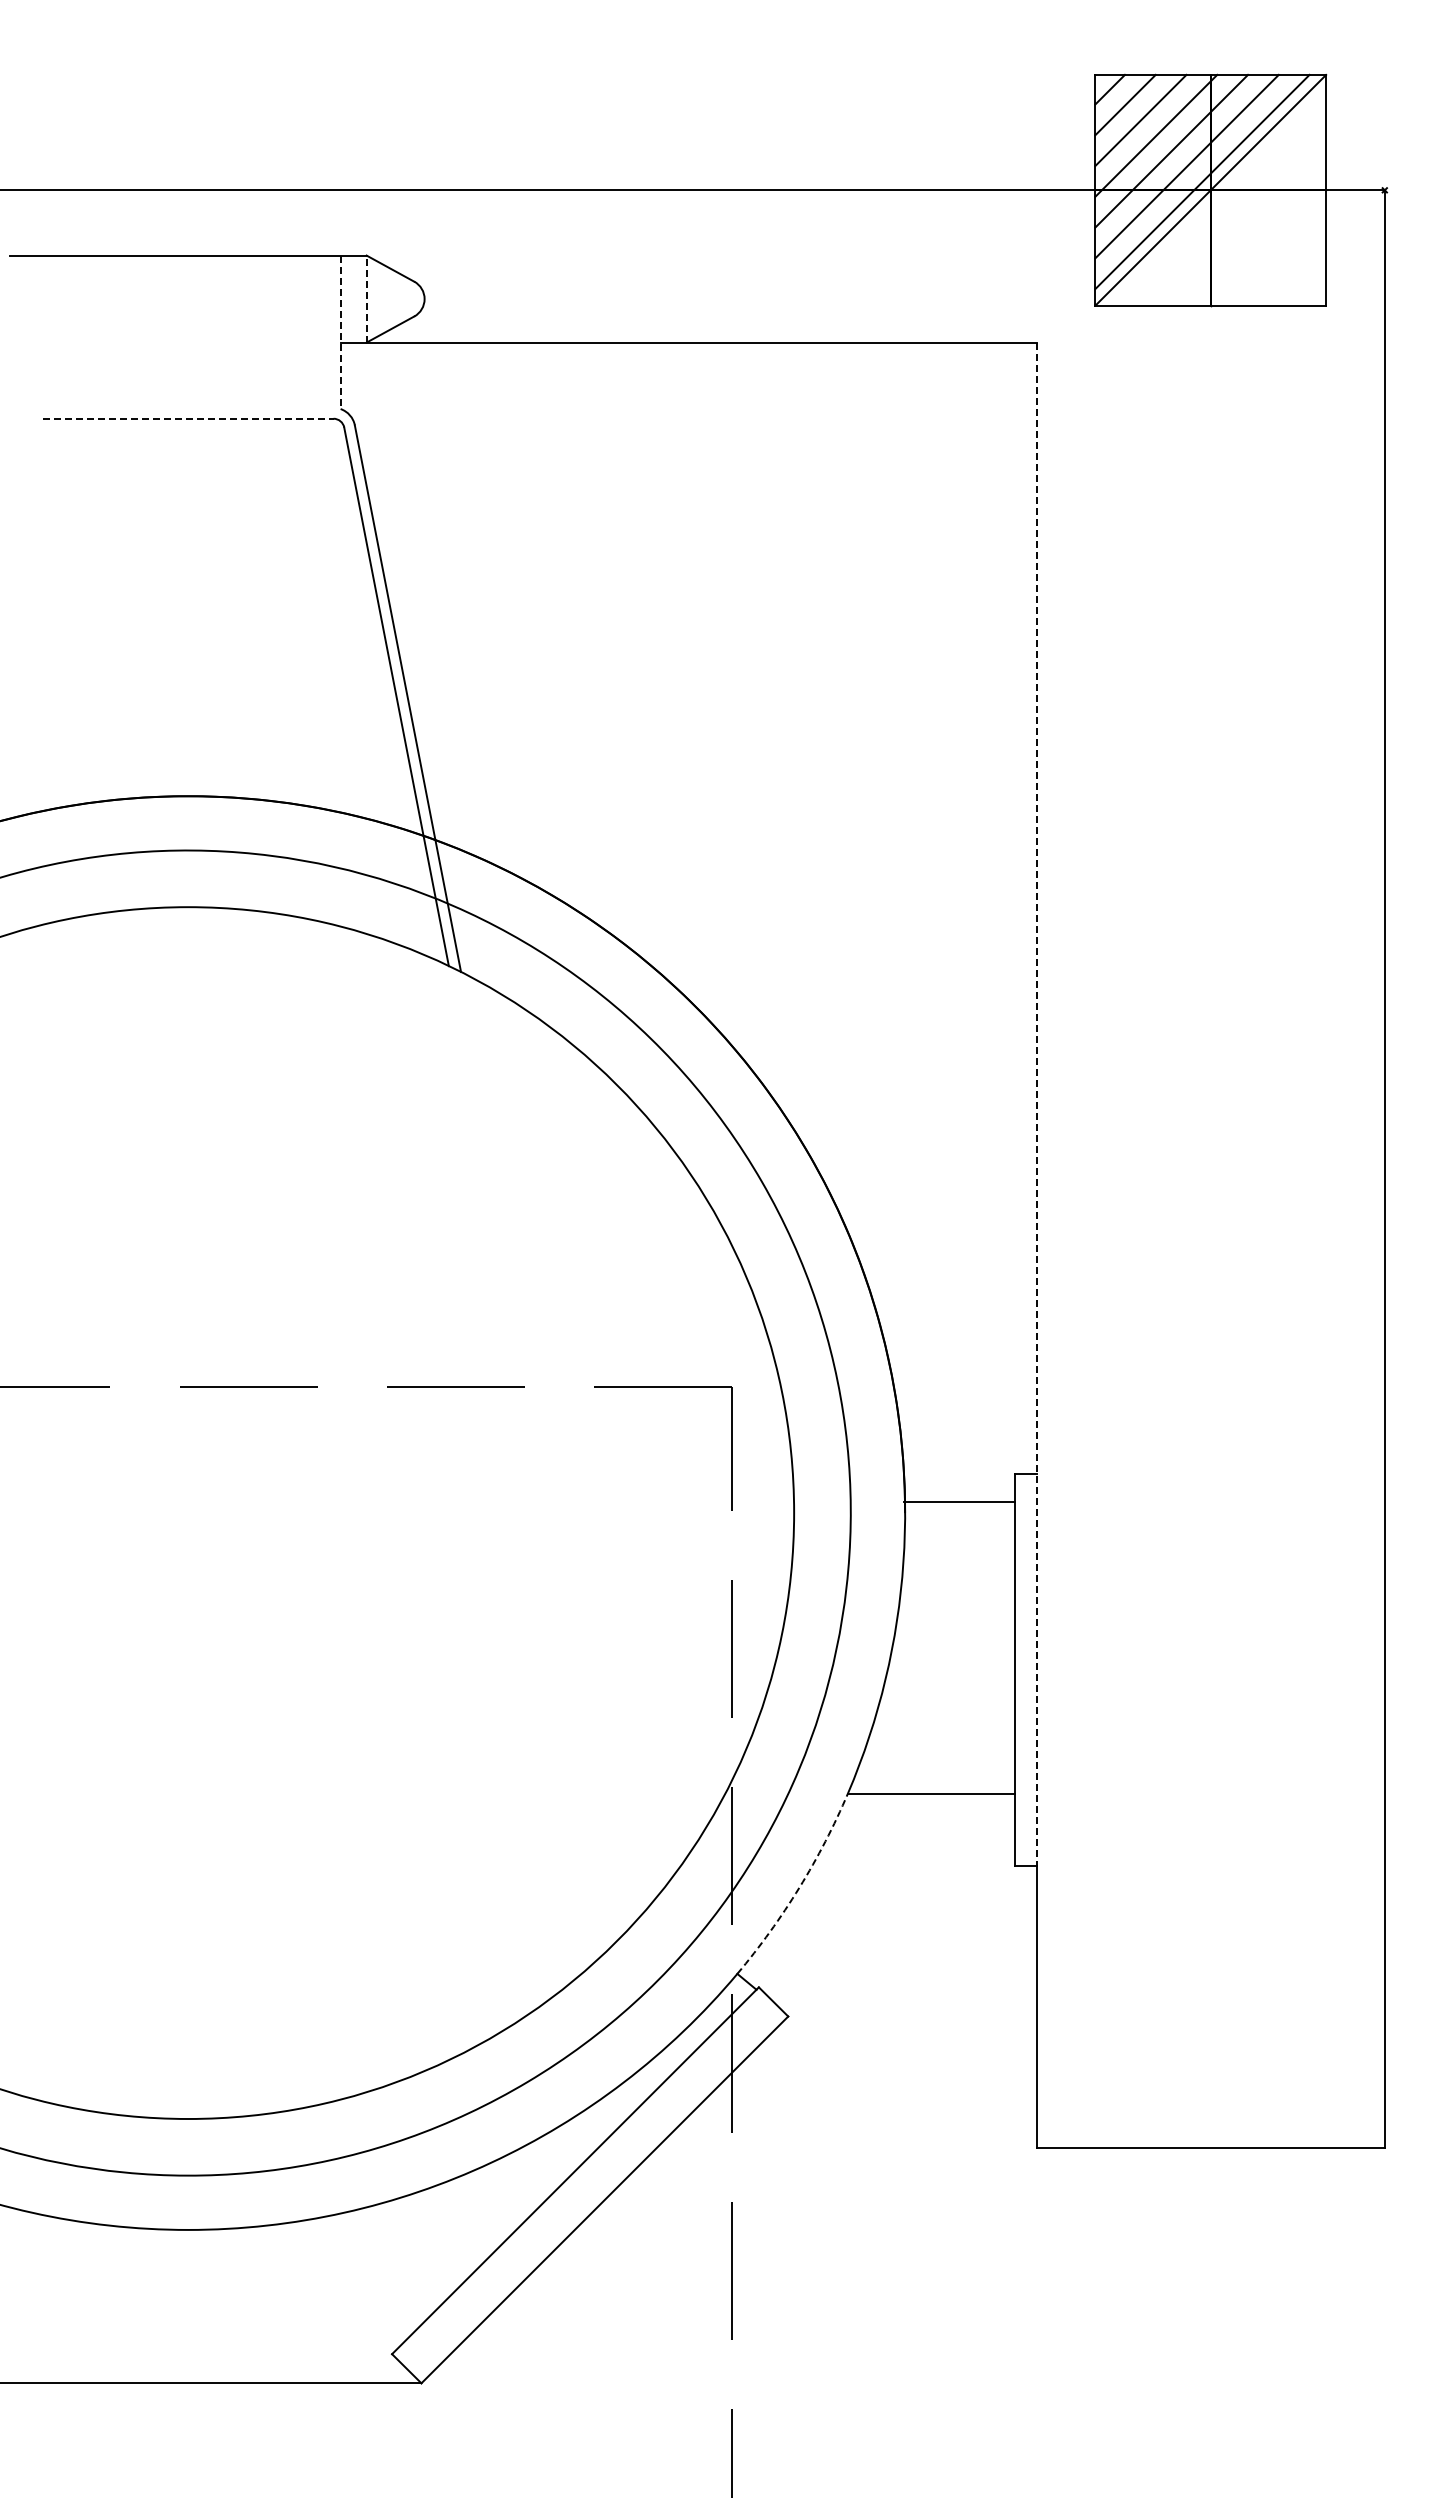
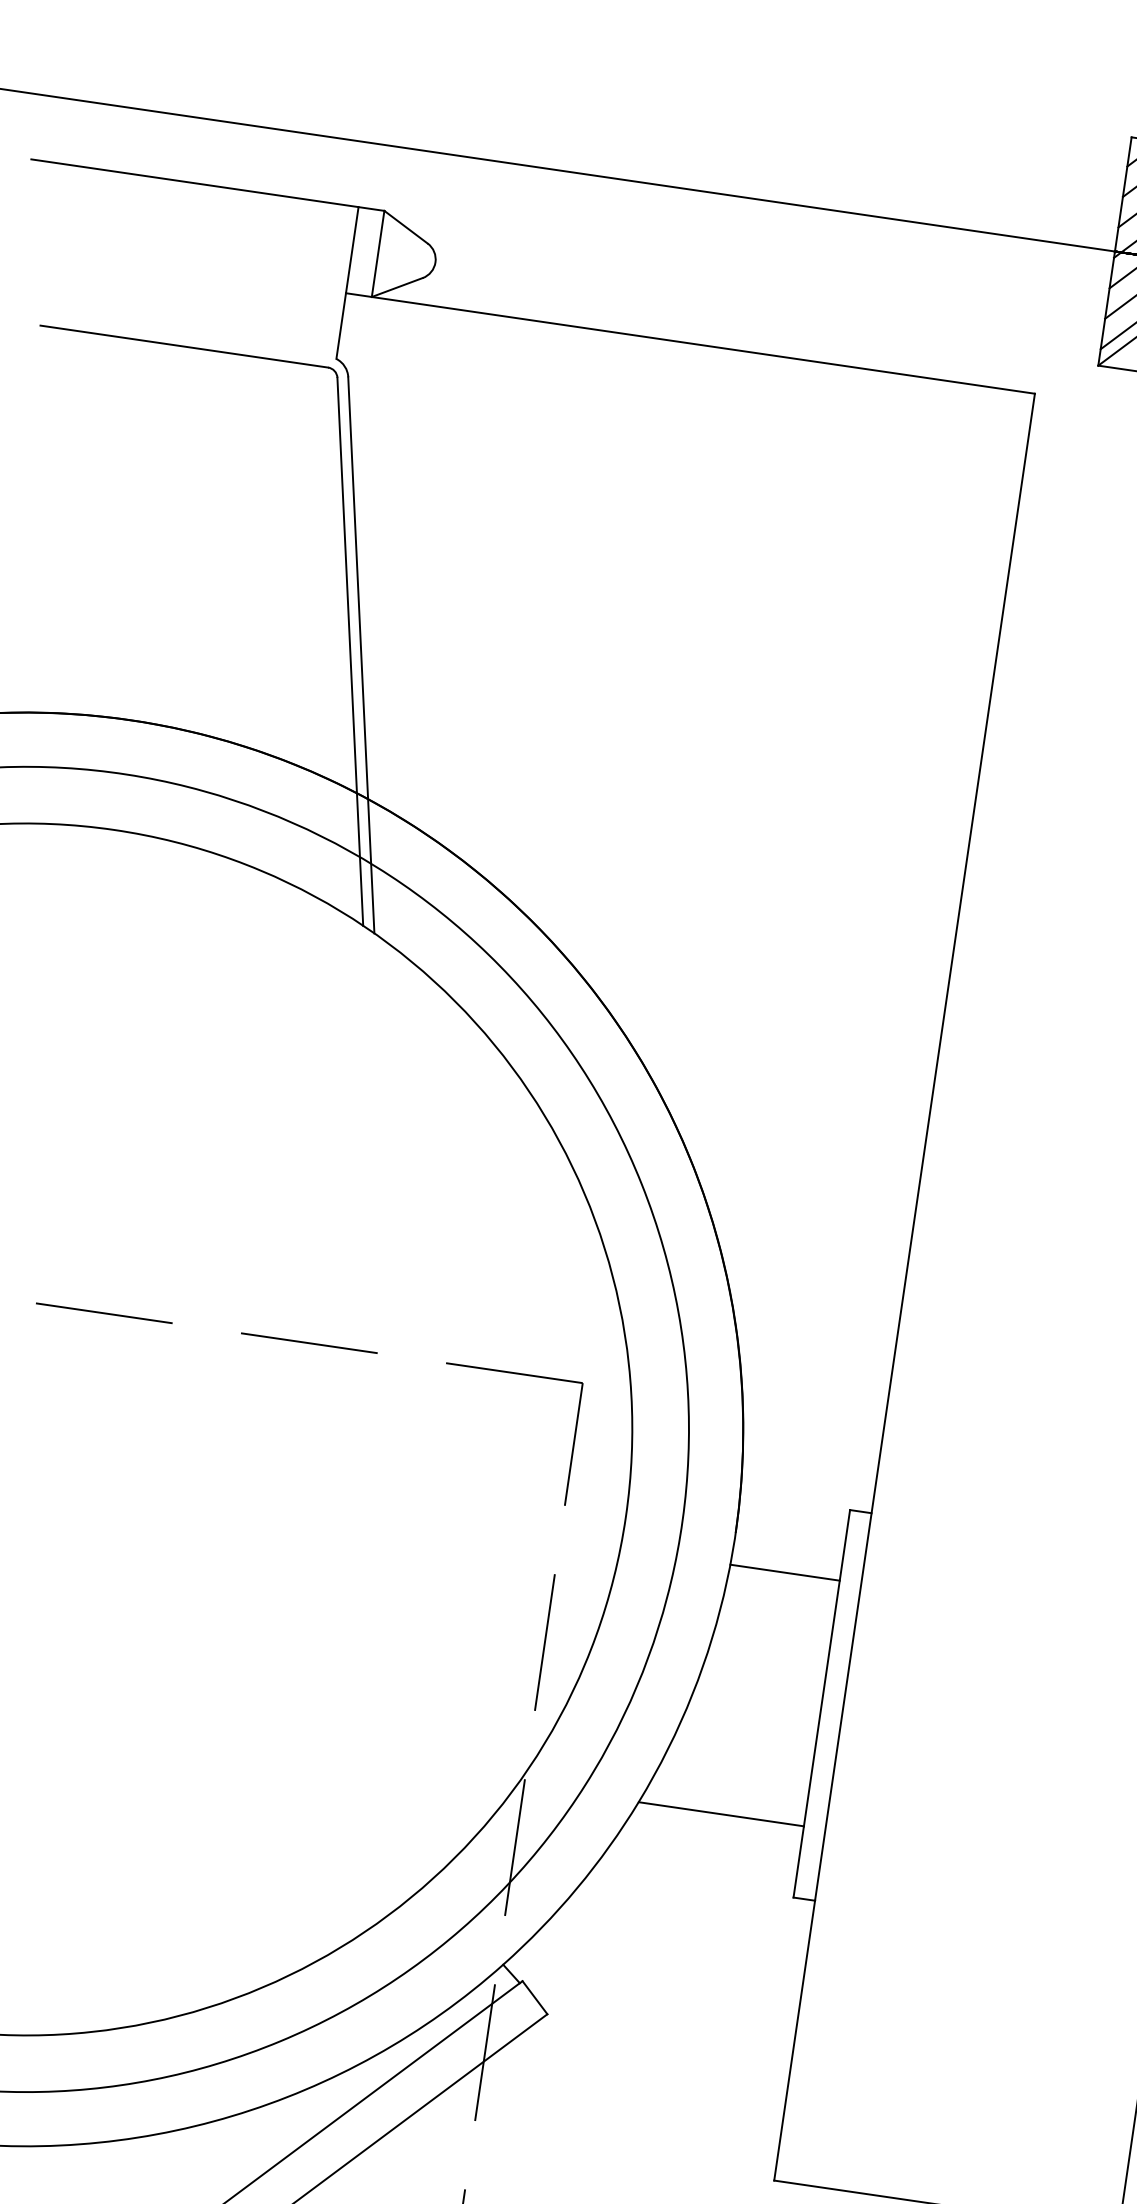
line: (366, 299) -> (377, 254), dashed -> solid
line: (340, 332) -> (347, 283), dashed -> solid
line: (188, 418) -> (184, 346), dashed -> solid
line: (1036, 1104) -> (924, 1147), dashed -> solid
line: (959, 1502) -> (784, 1572), moved
arc: (799, 1887) -> (577, 1888), dashed -> solid

